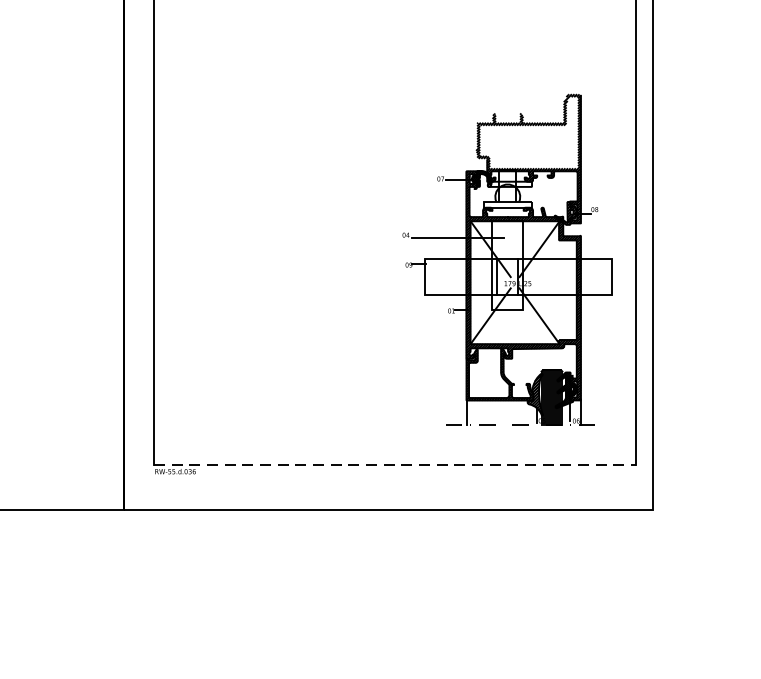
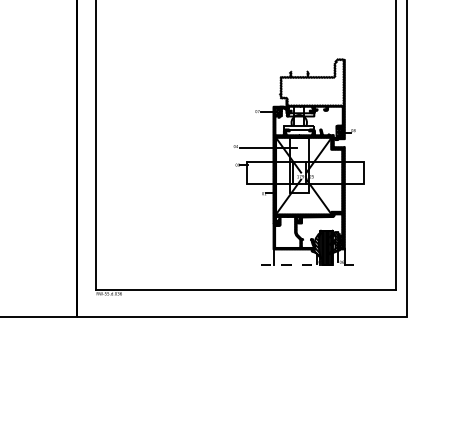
part: (506, 259) -> (298, 161), moved
line: (394, 464) -> (245, 289), dashed -> solid

